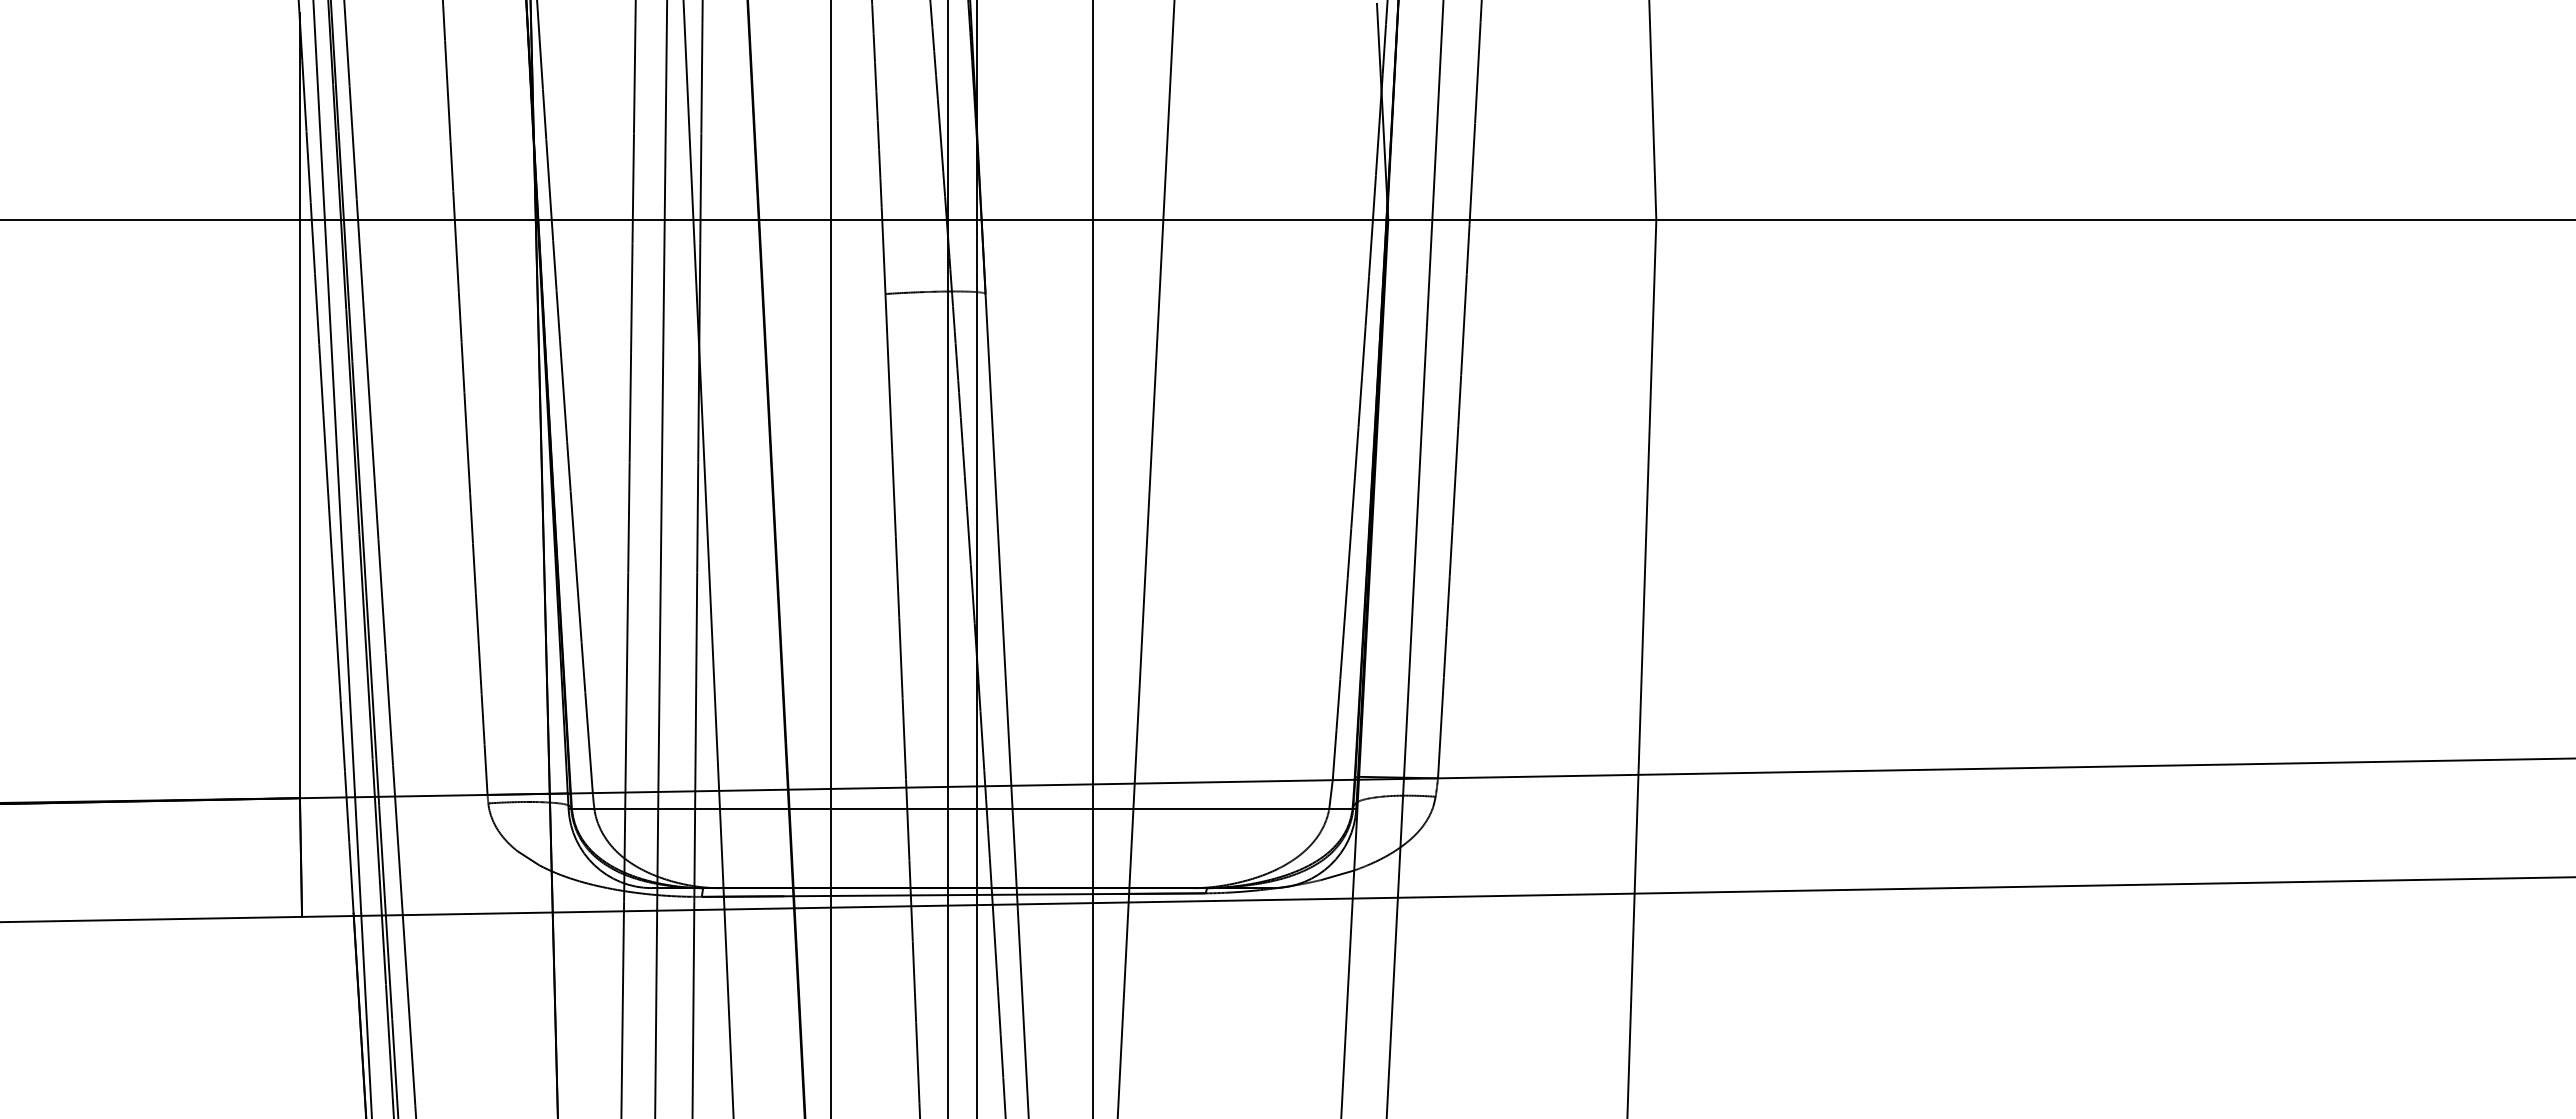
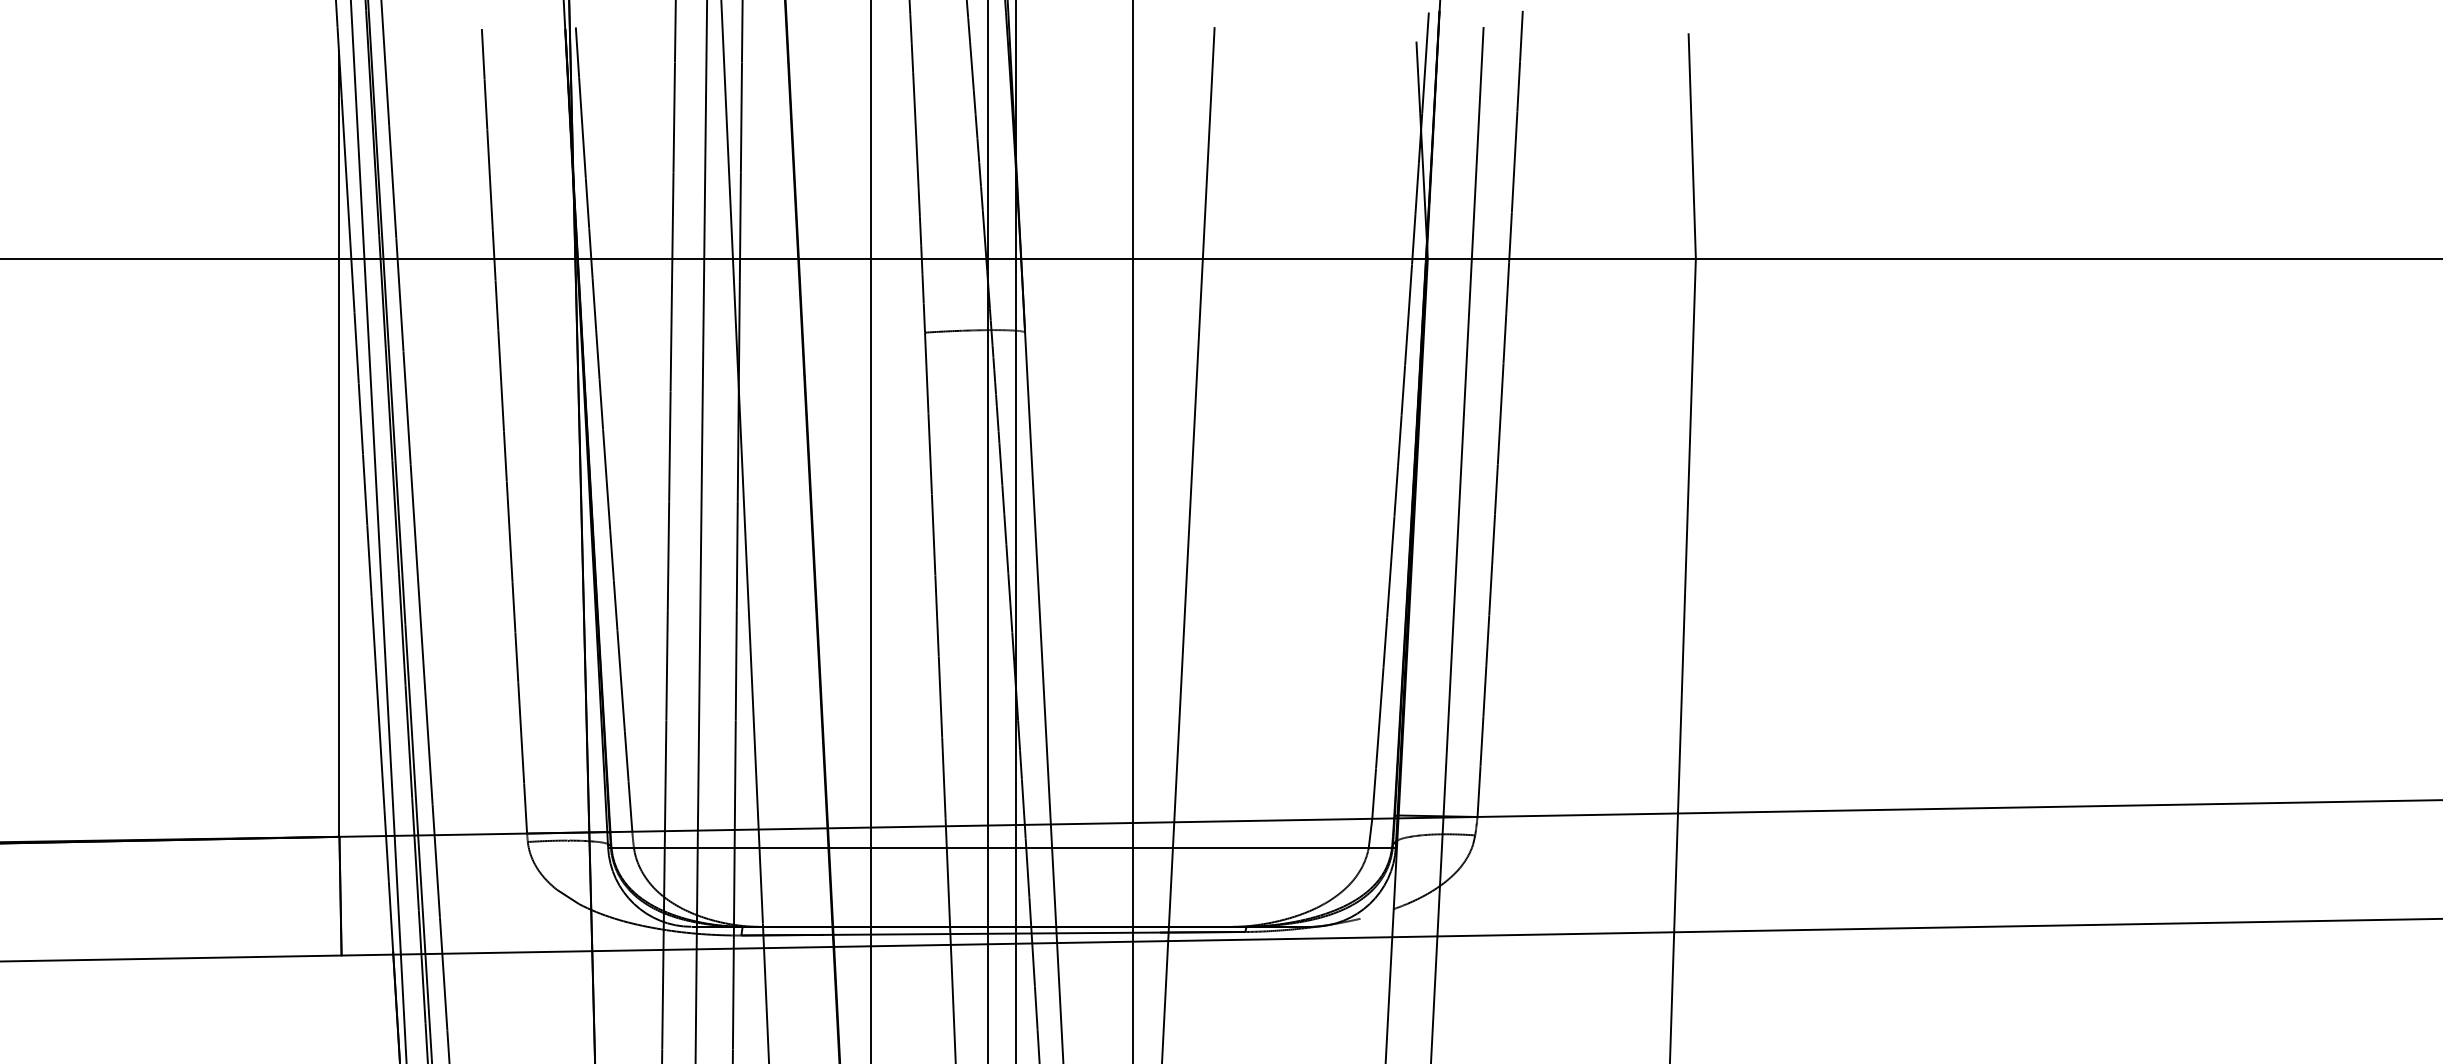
line: (1337, 875) -> (1377, 914), removed

